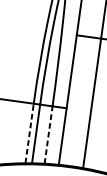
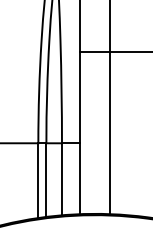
line: (29, 133) -> (38, 180), dashed -> solid
line: (48, 134) -> (61, 178), dashed -> solid

